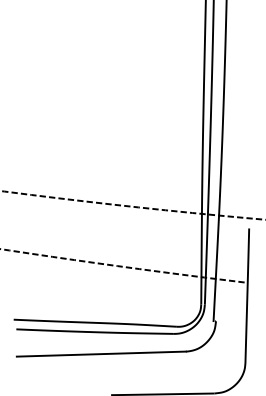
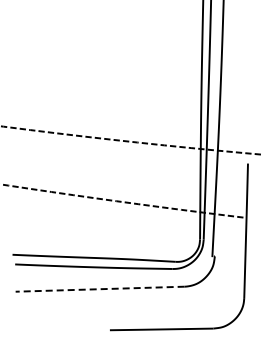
line: (101, 354) -> (100, 289), solid -> dashed

